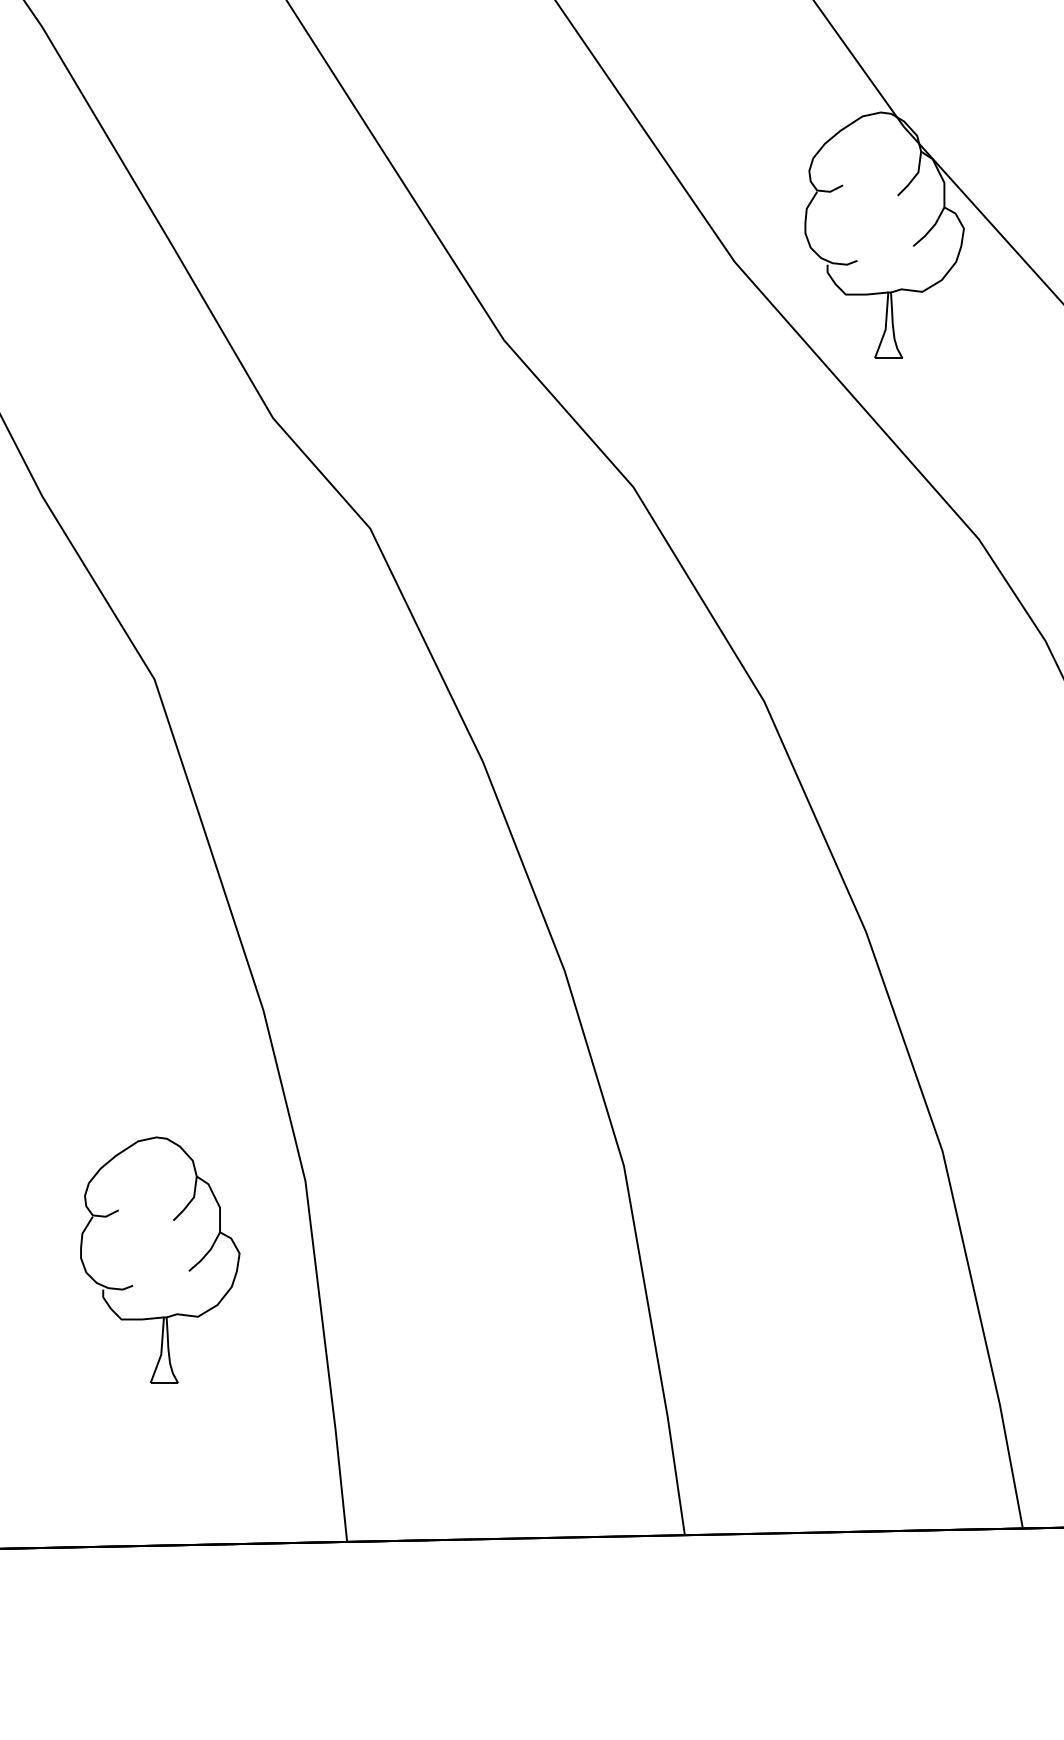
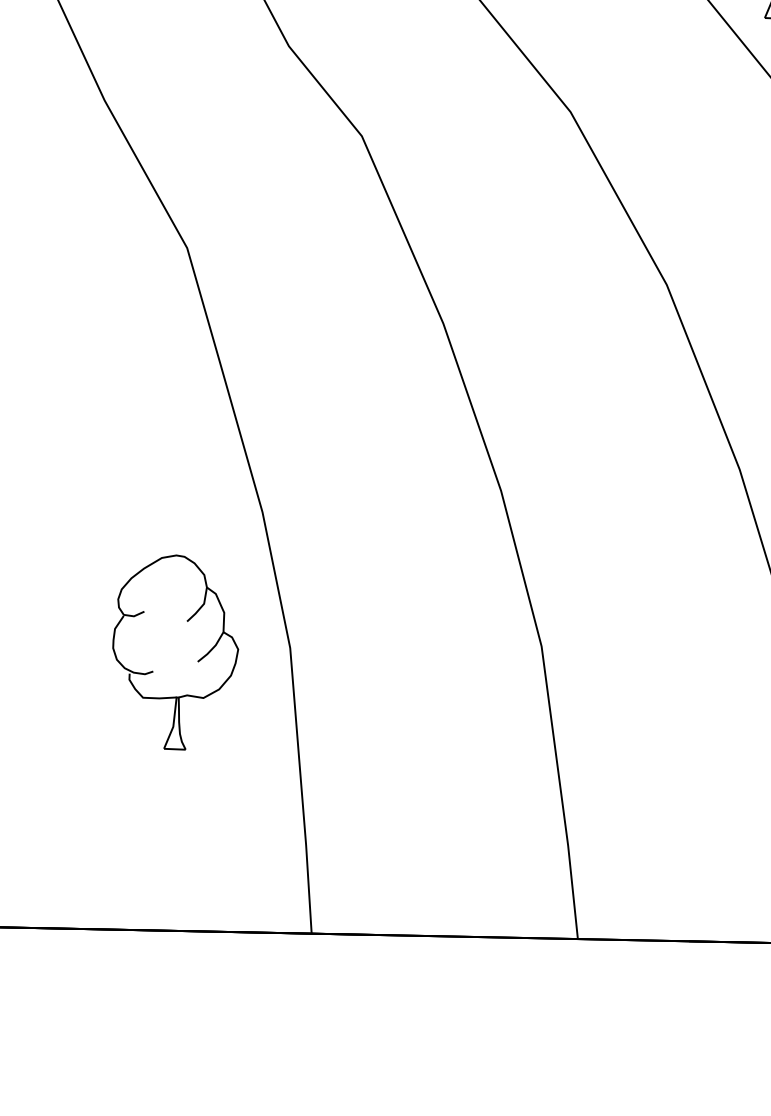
part: (188, 1270) -> (197, 661), moved

